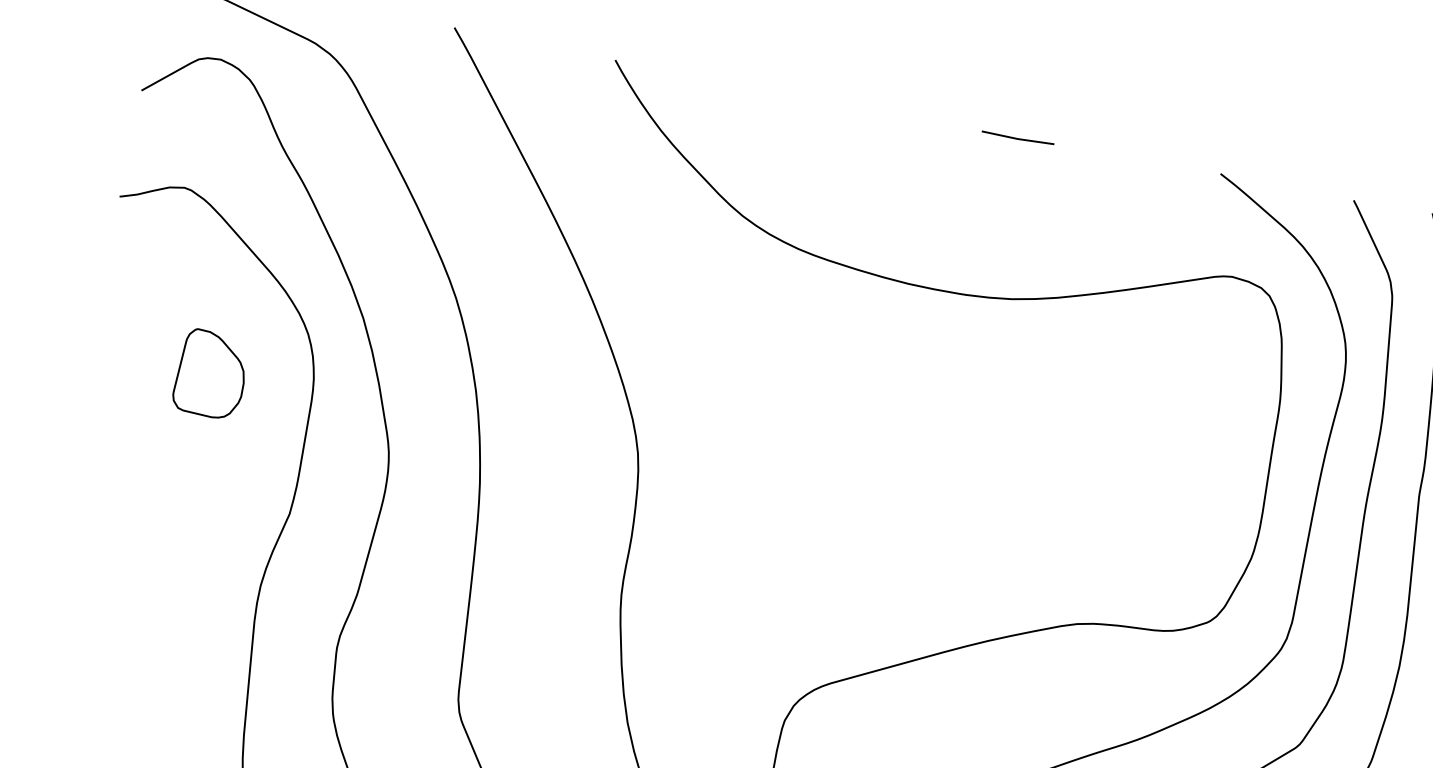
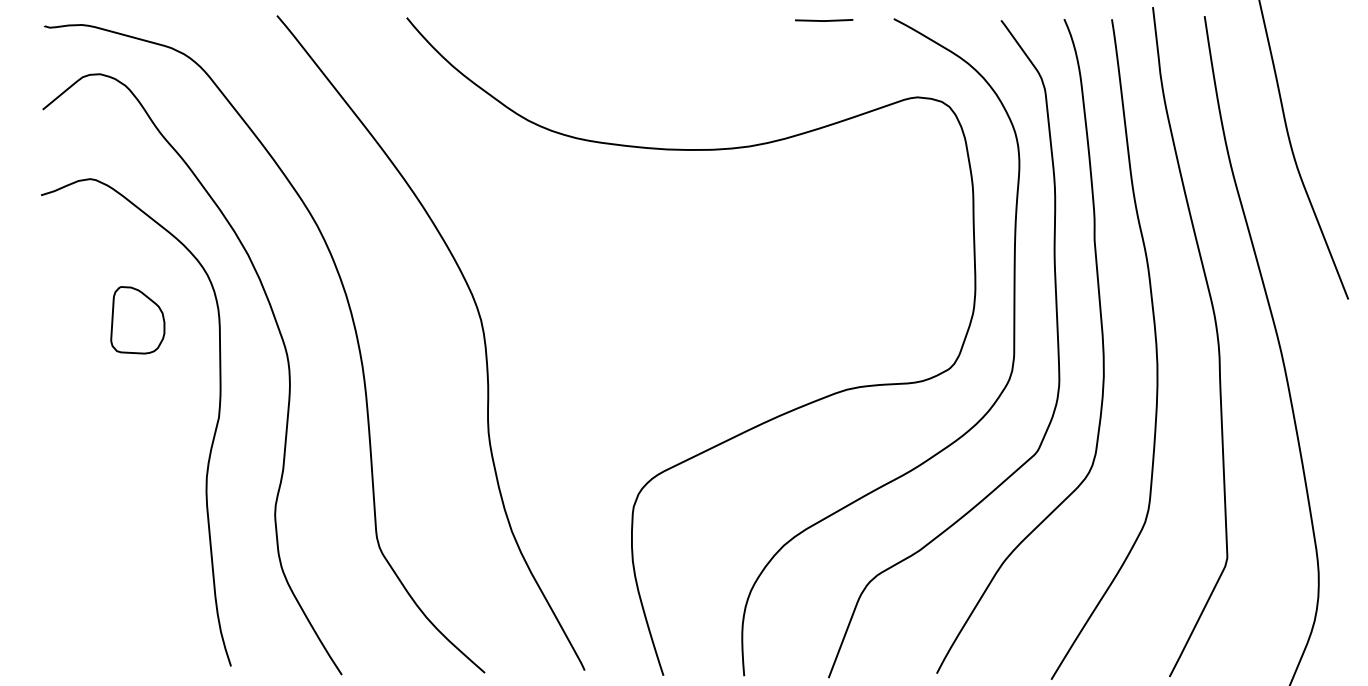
line: (1018, 138) -> (824, 20), moved

